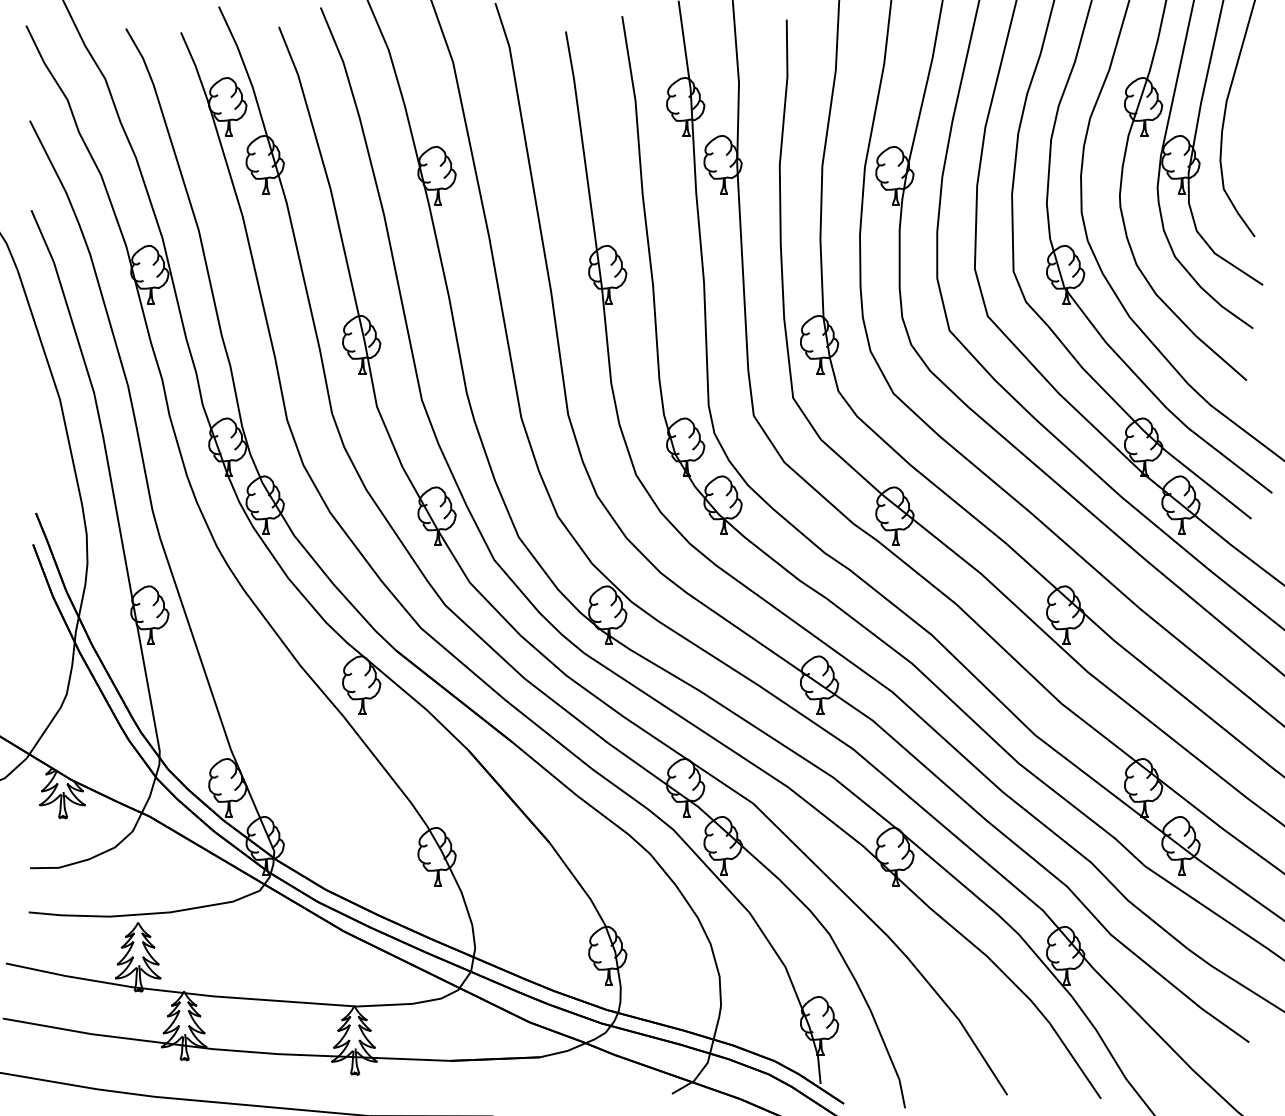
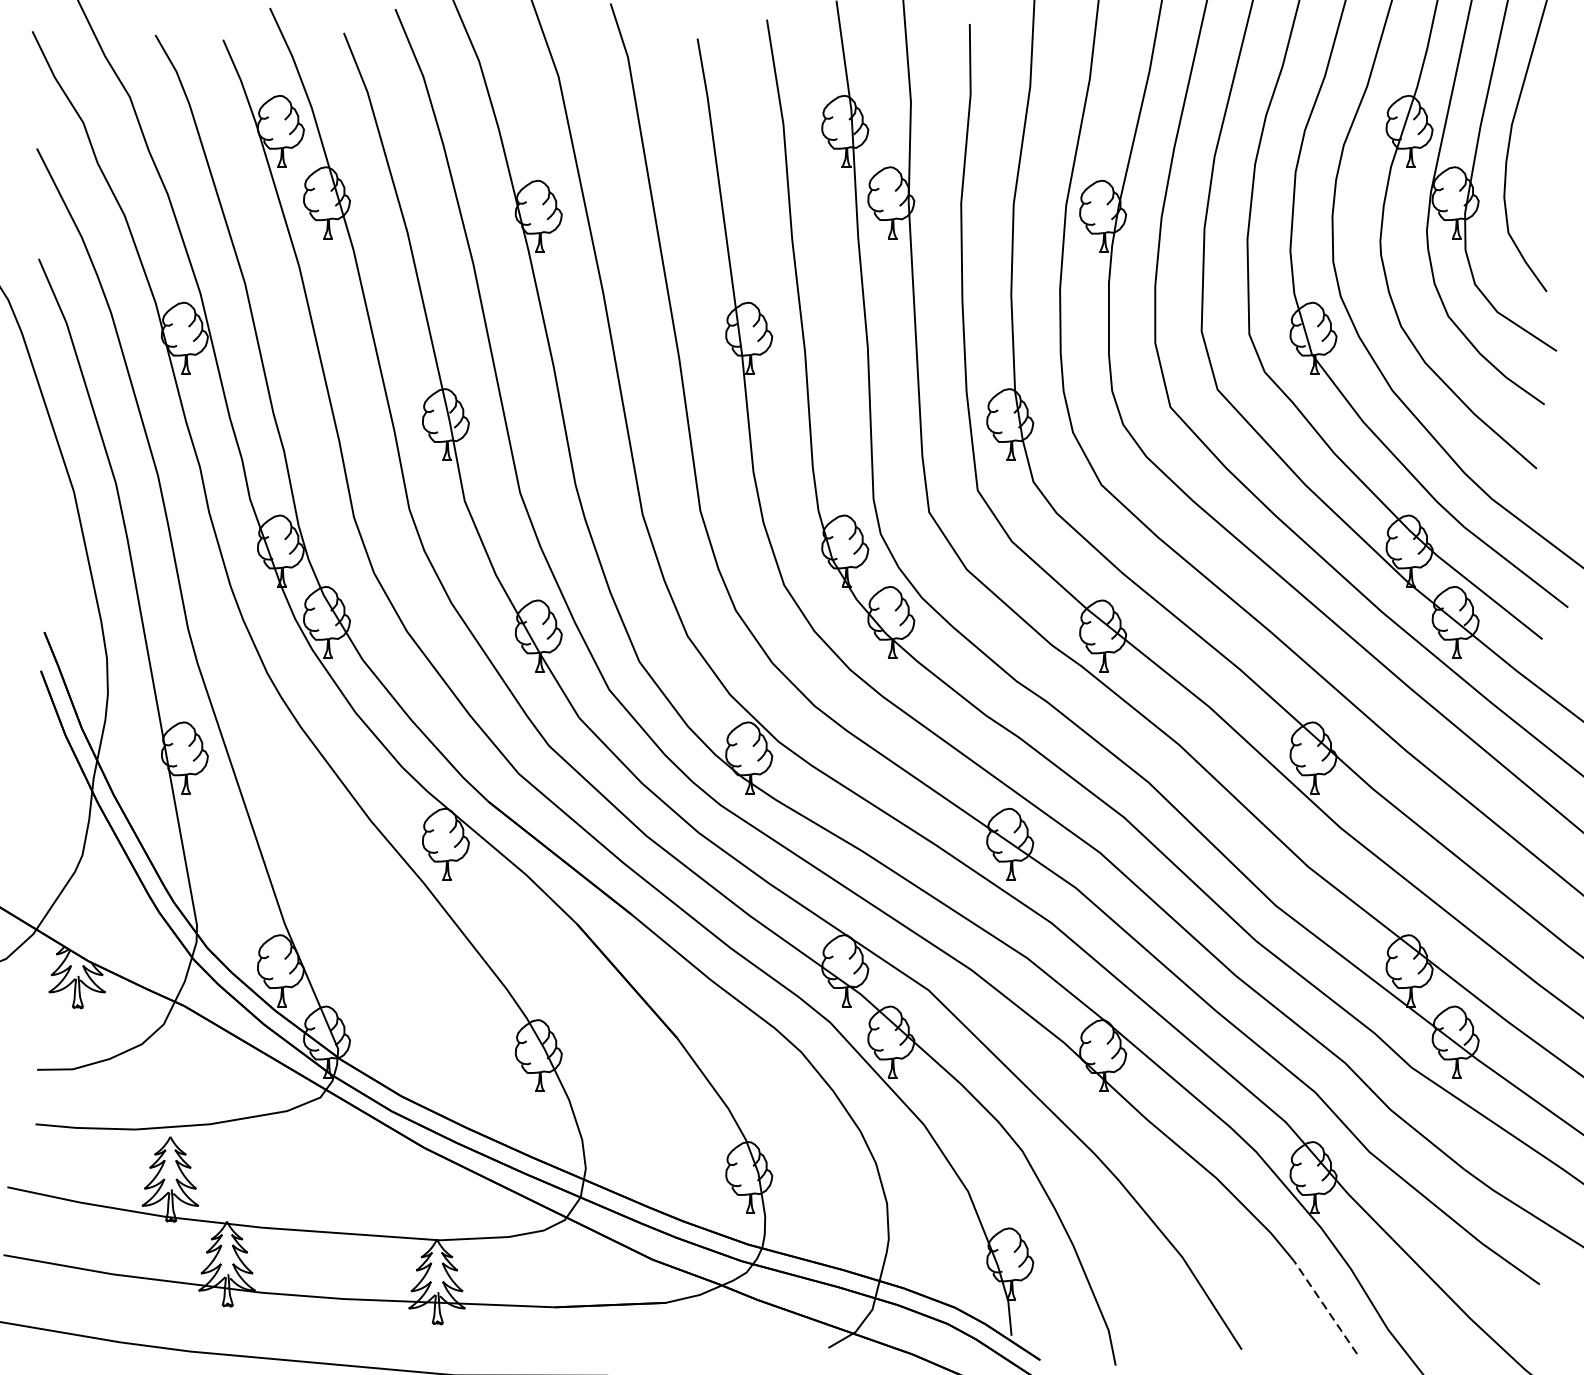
line: (1075, 1061) -> (1325, 1308), solid -> dashed

